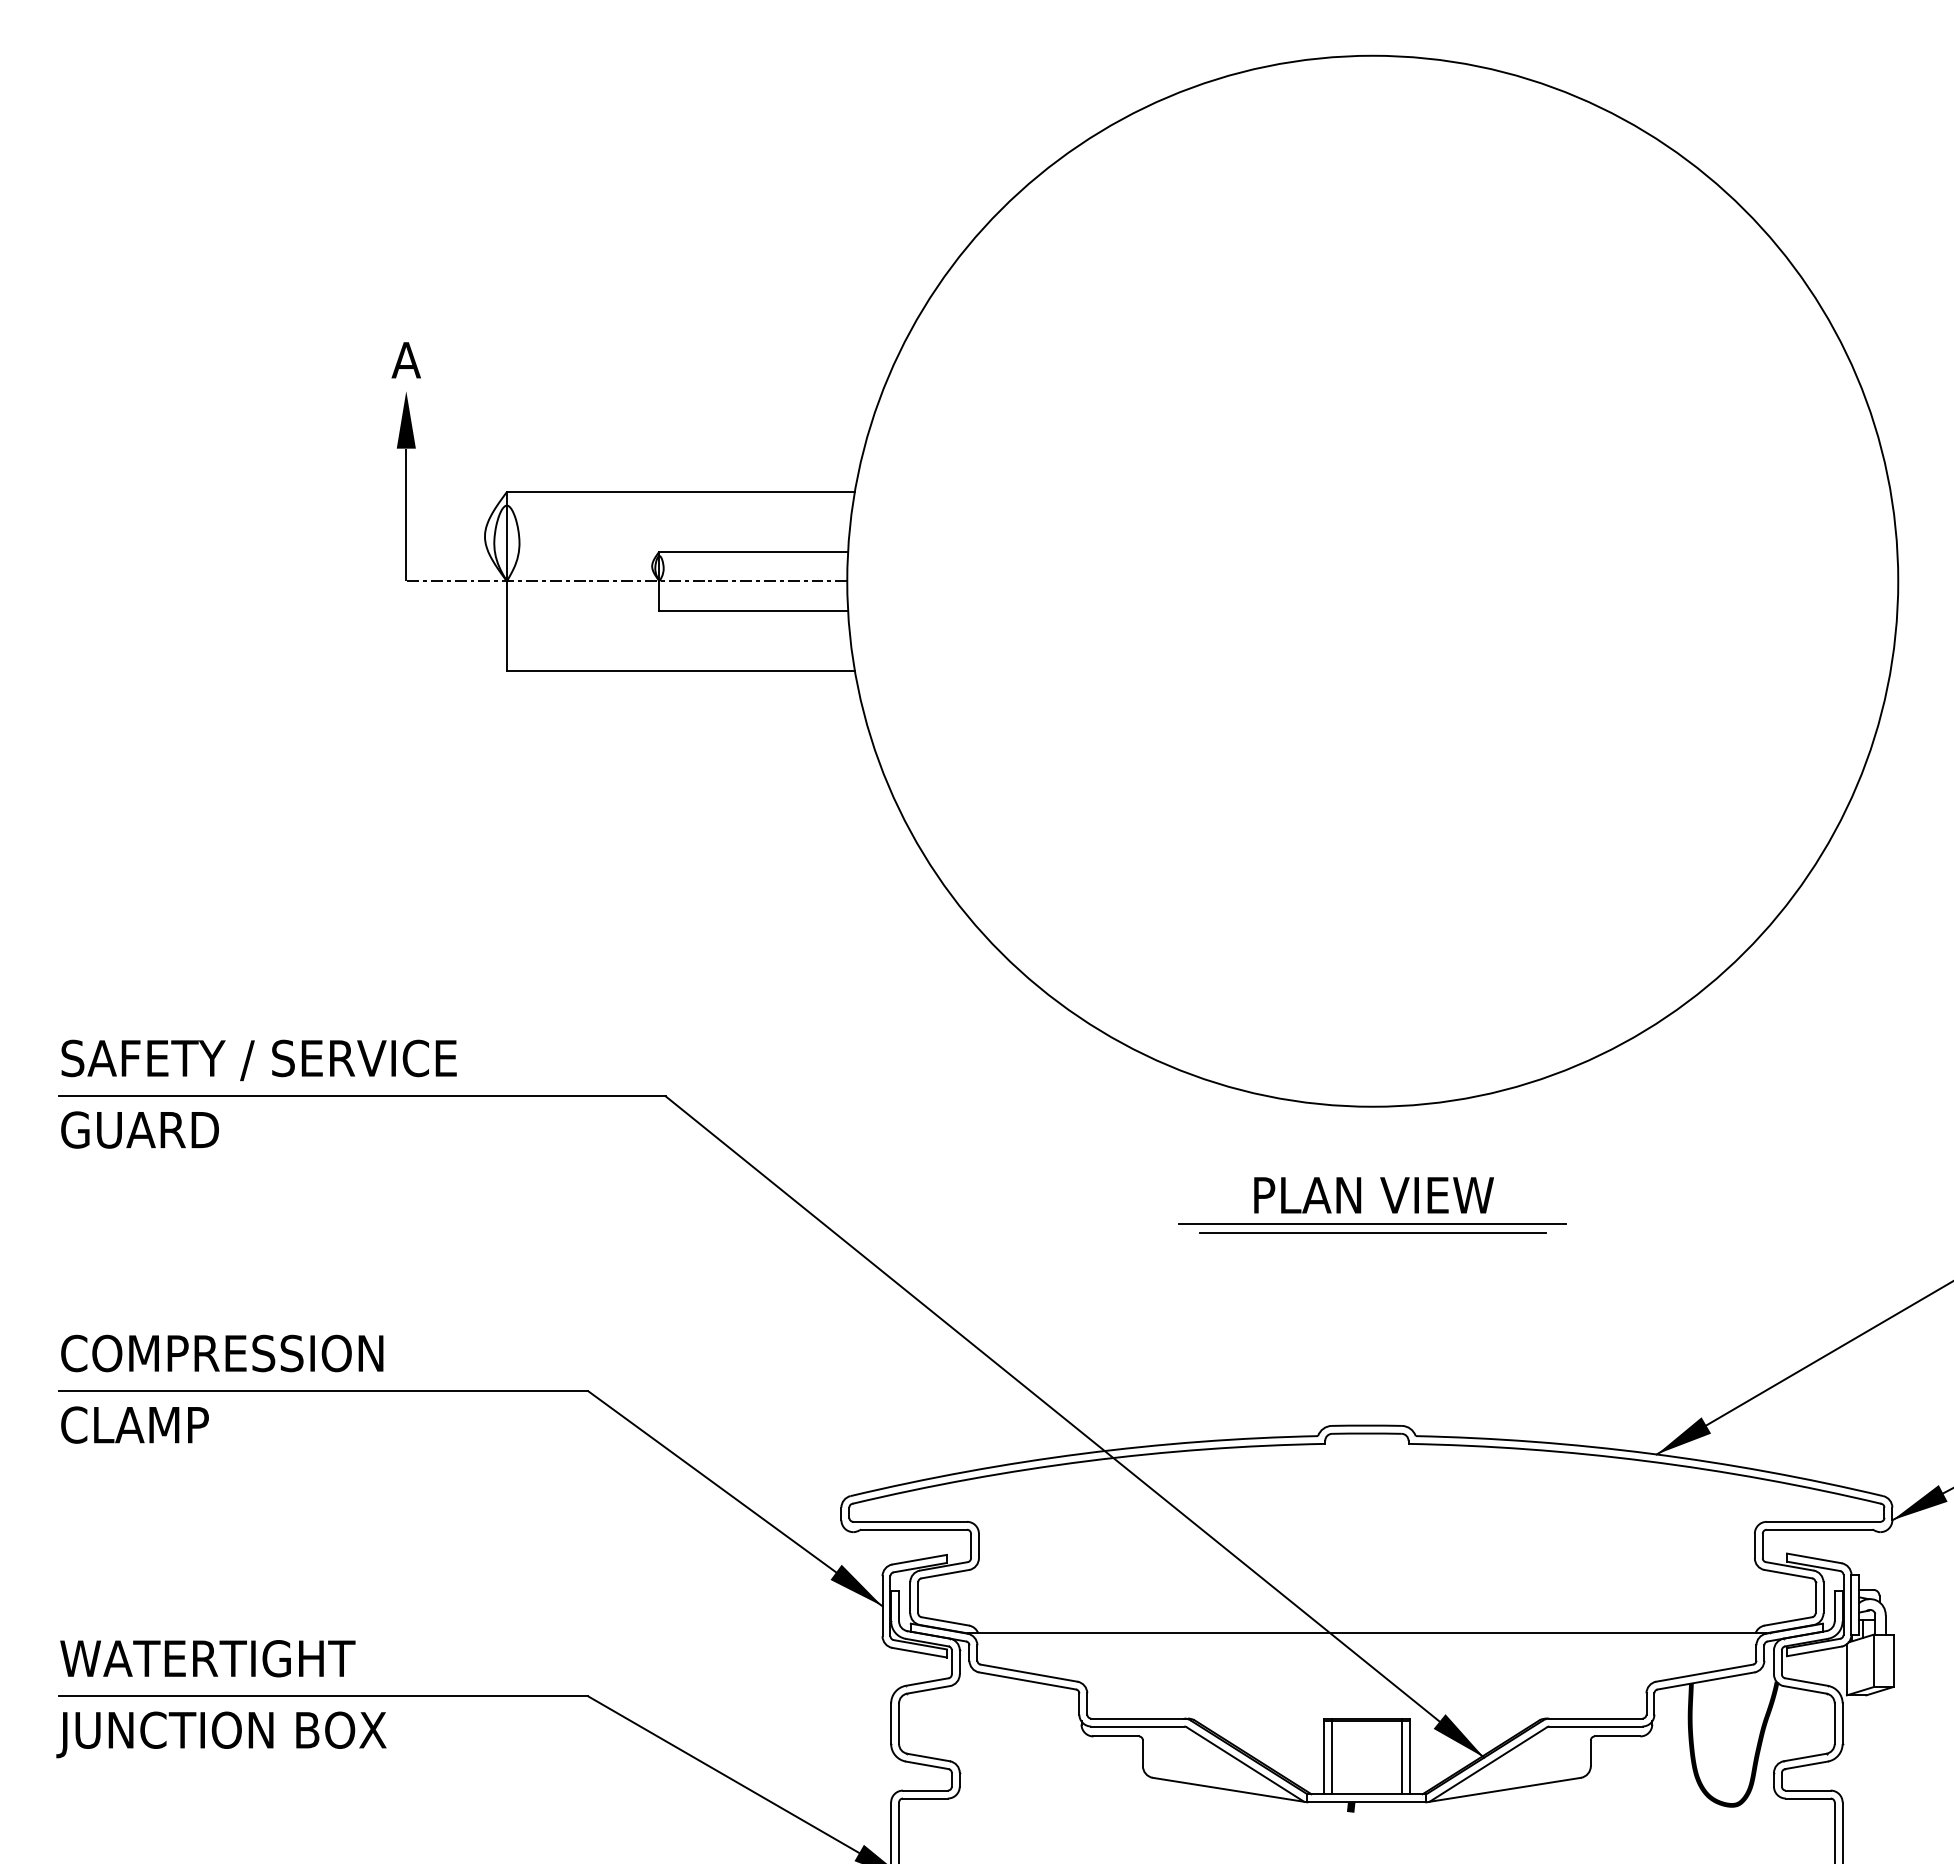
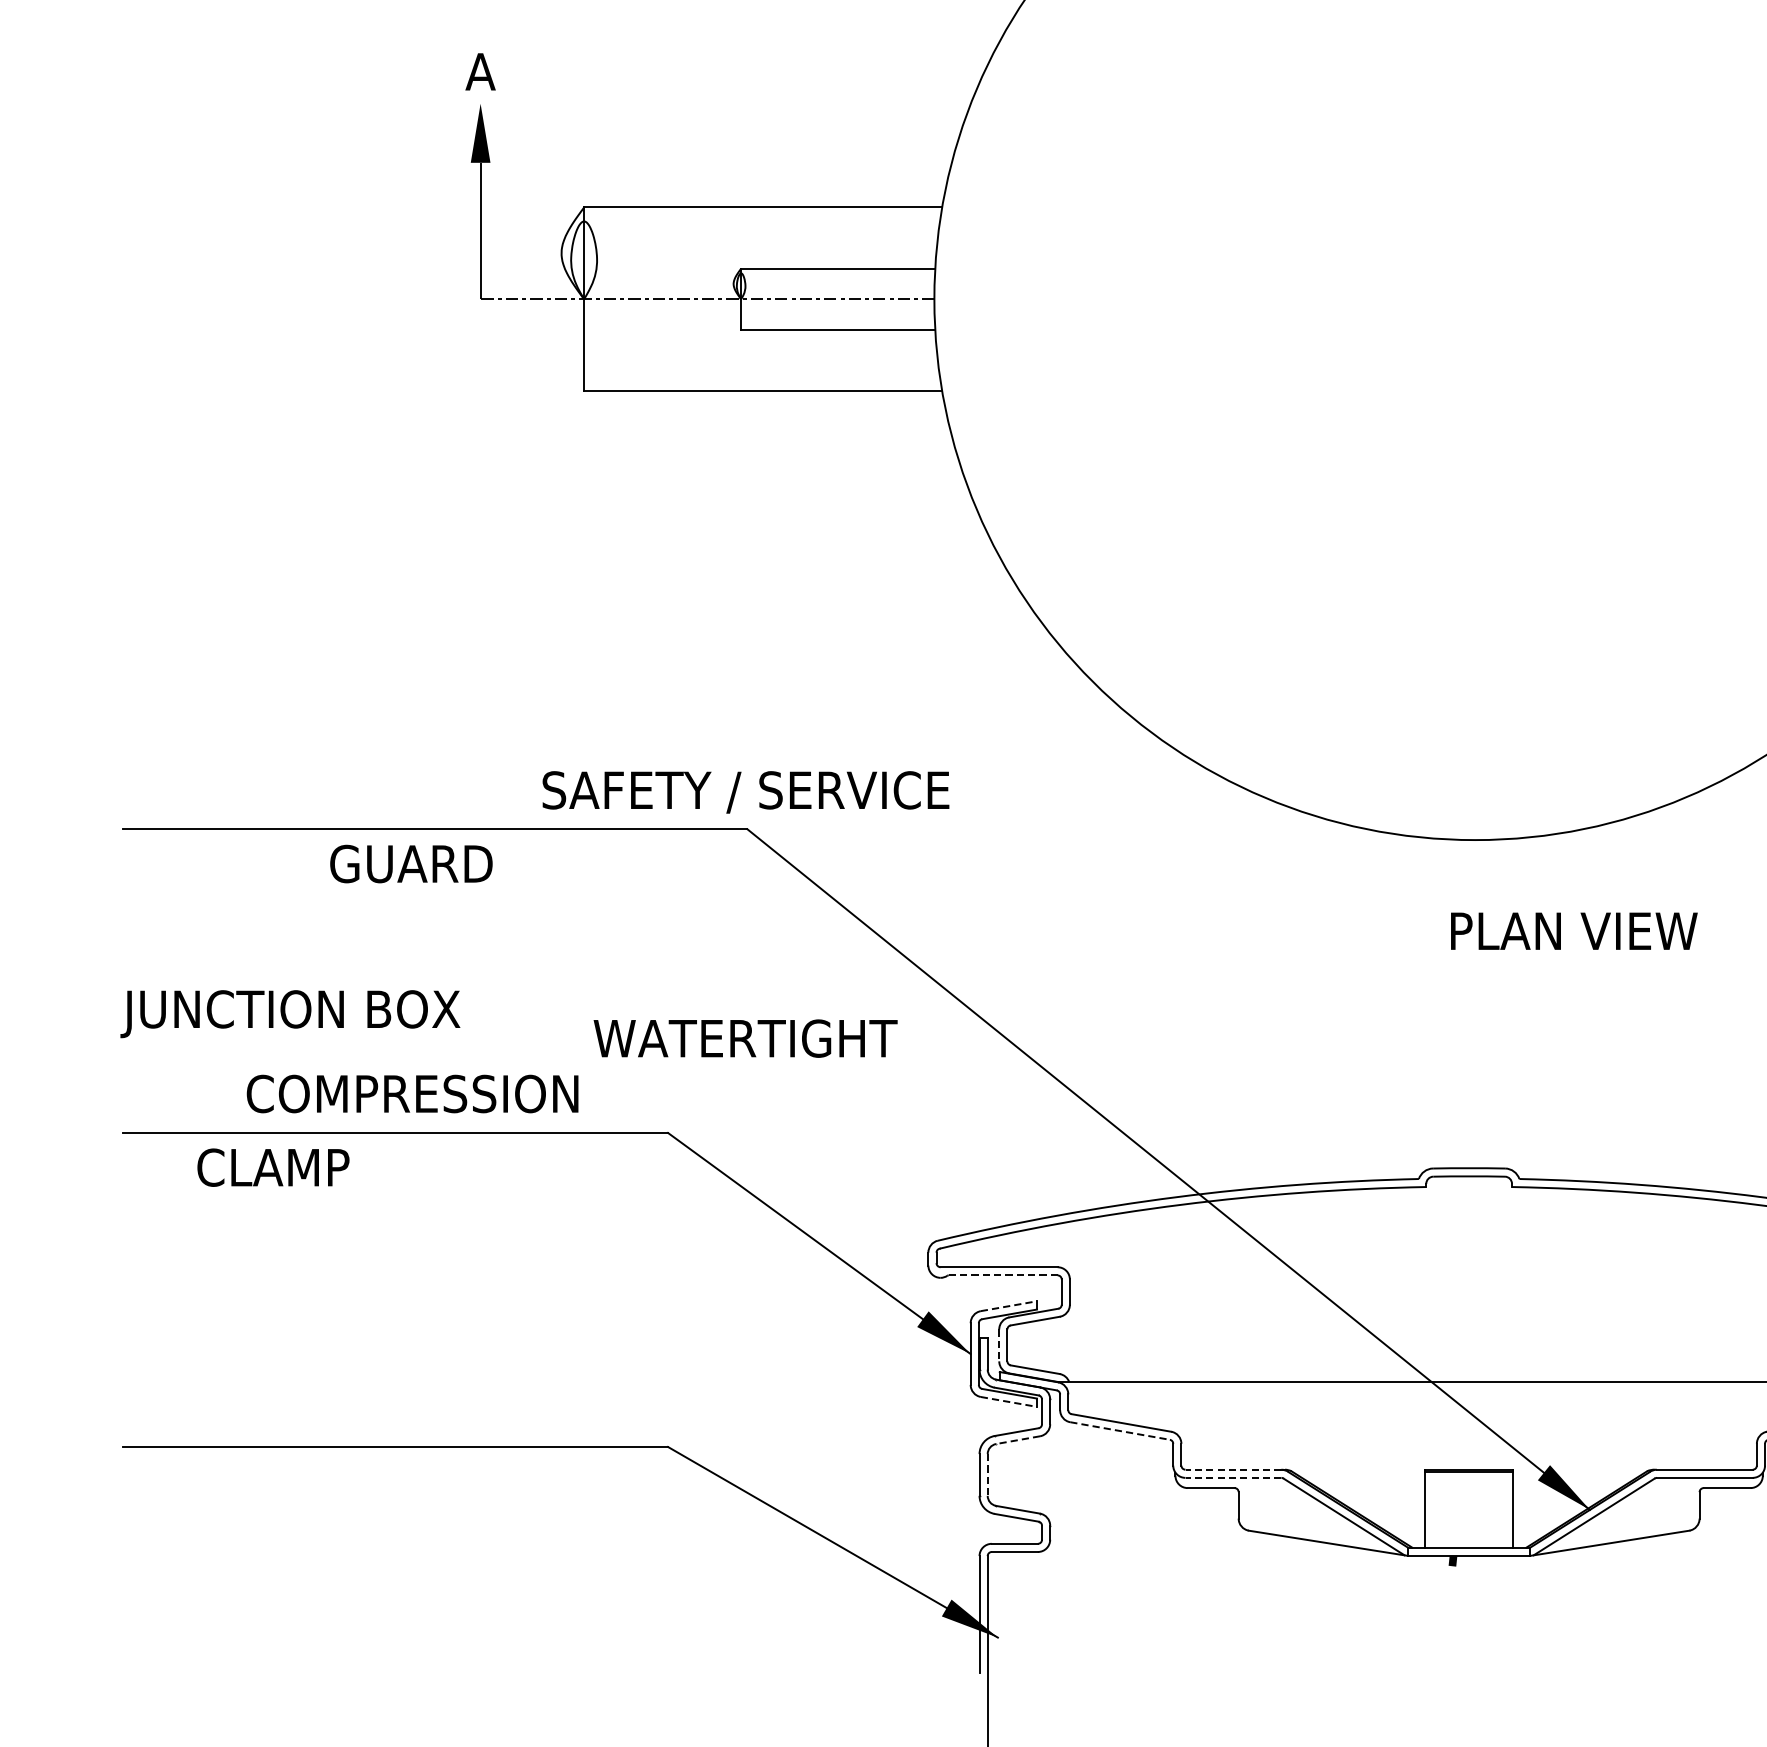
text: (258, 1060) -> (745, 792), moved
text: (139, 1129) -> (410, 863), moved
text: (1373, 1195) -> (1573, 931), moved
line: (1372, 1223) -> (1474, 960), removed
line: (1372, 1232) -> (1474, 969), removed
text: (222, 1353) -> (412, 1094), moved
text: (134, 1424) -> (272, 1167), moved
line: (914, 1529) -> (1003, 1275), solid -> dashed
line: (919, 1559) -> (1008, 1305), solid -> dashed
line: (910, 1597) -> (999, 1345), solid -> dashed
line: (919, 1652) -> (1008, 1401), solid -> dashed
text: (207, 1658) -> (745, 1038), moved
line: (1028, 1681) -> (1120, 1431), solid -> dashed
line: (928, 1689) -> (1017, 1439), solid -> dashed
line: (1137, 1718) -> (1233, 1469), solid -> dashed
line: (899, 1724) -> (988, 1475), solid -> dashed
line: (1137, 1726) -> (1233, 1477), solid -> dashed
text: (221, 1734) -> (290, 1013), moved
line: (1332, 1756) -> (1433, 1508), removed
line: (1401, 1756) -> (1504, 1508), removed

